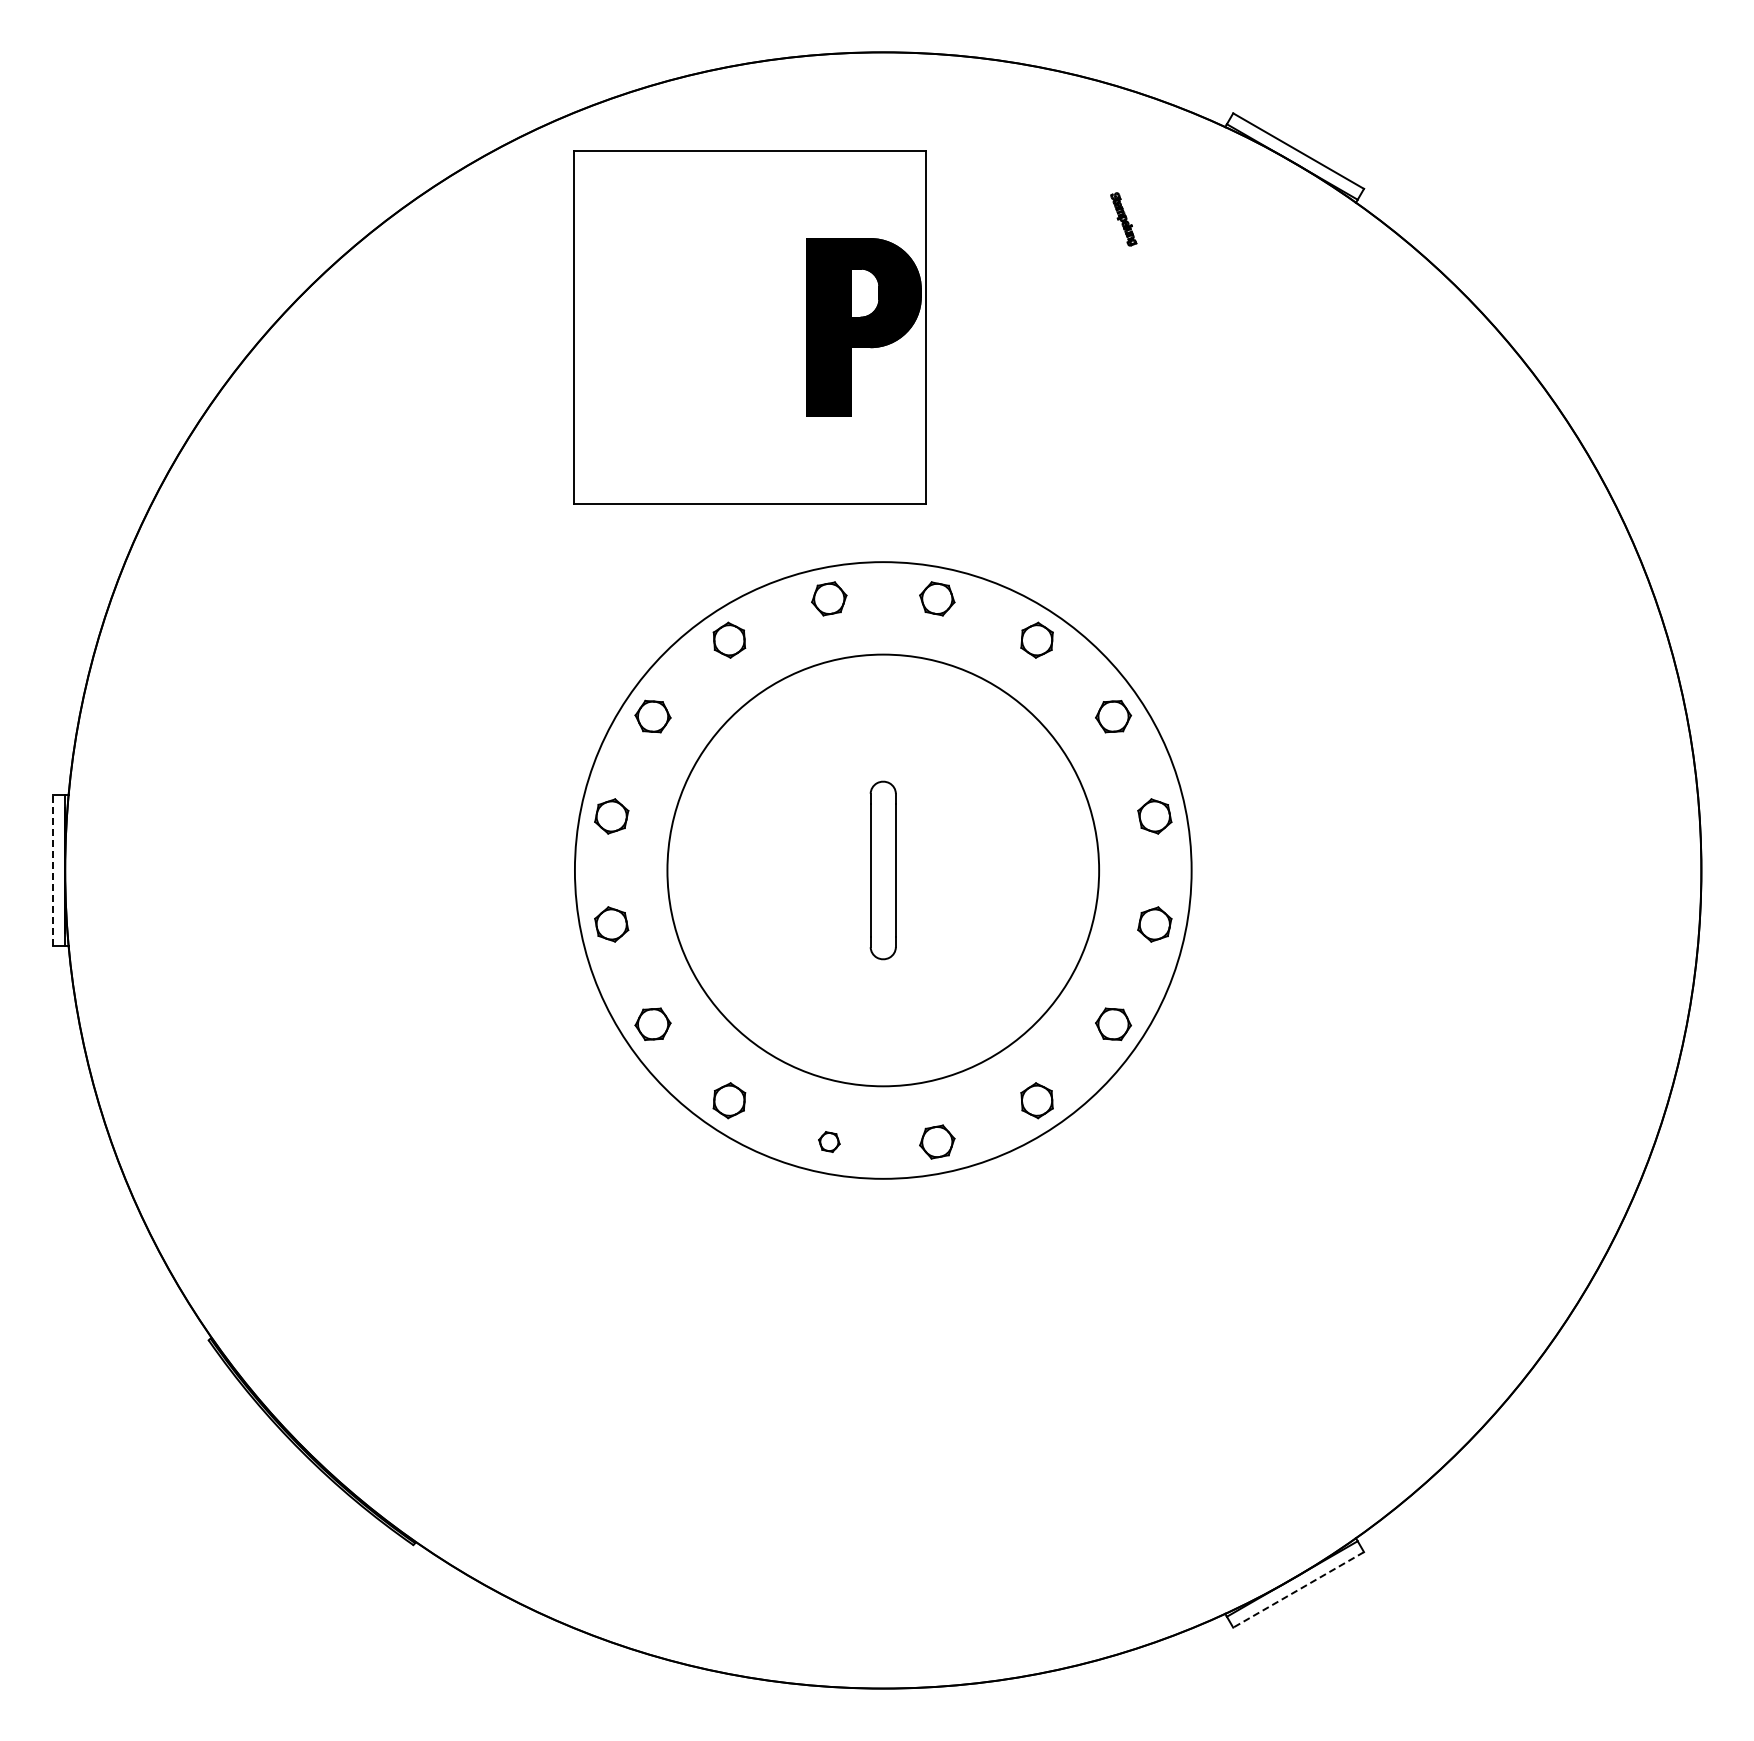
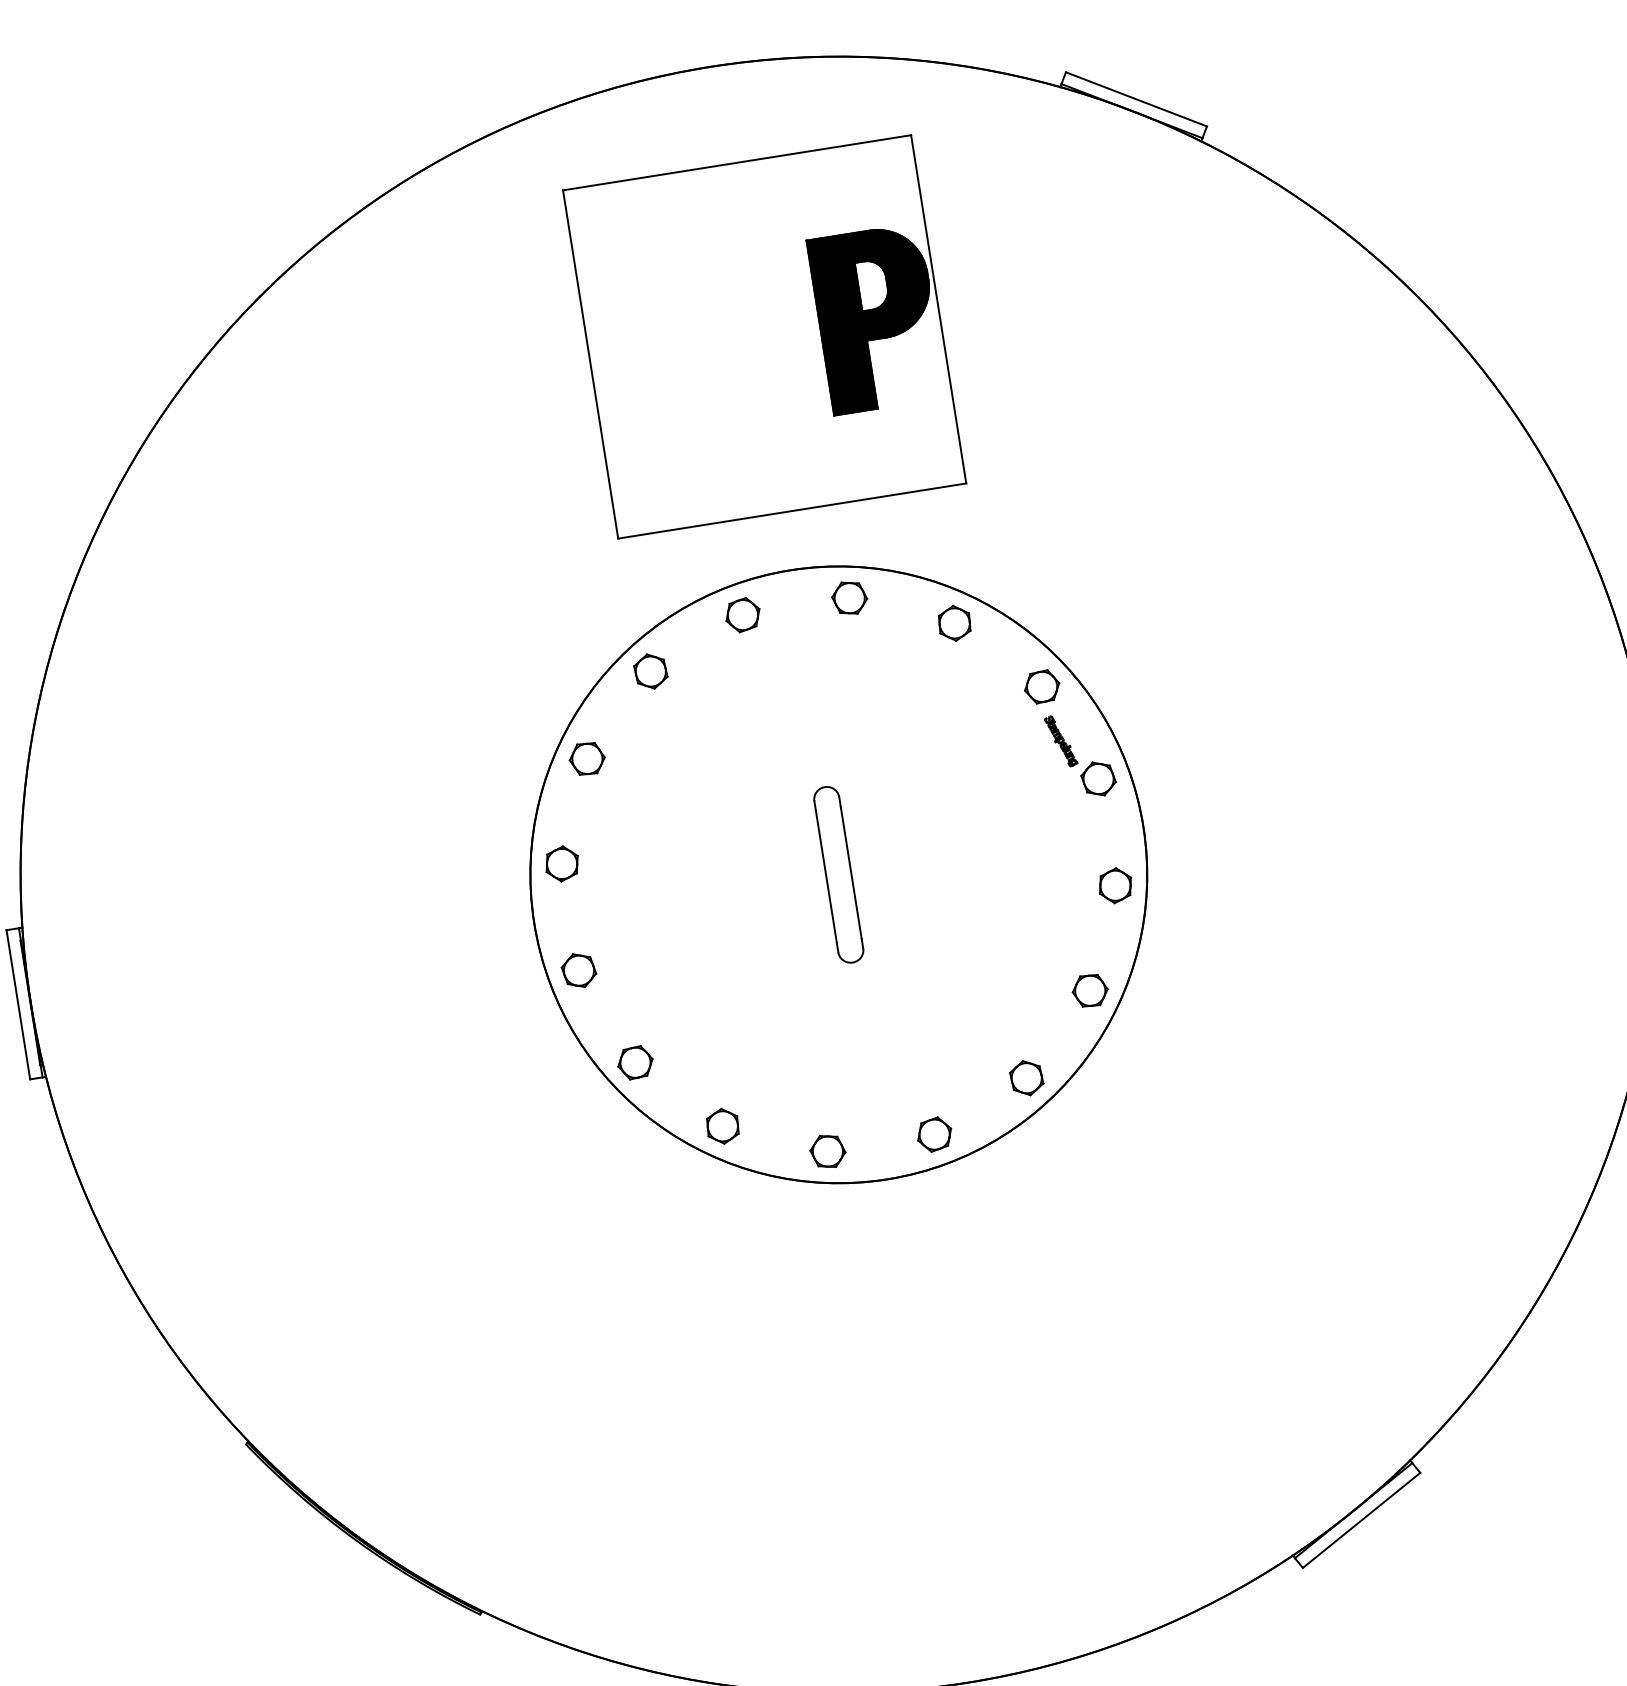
part: (1123, 219) -> (1060, 741), moved
part: (749, 327) -> (763, 336), moved
line: (52, 870) -> (18, 1004), dashed -> solid
circle: (882, 870) -> (838, 874), size x1.43
part: (829, 1141) -> (828, 1150), size x1.67
line: (1298, 1589) -> (1361, 1520), dashed -> solid

